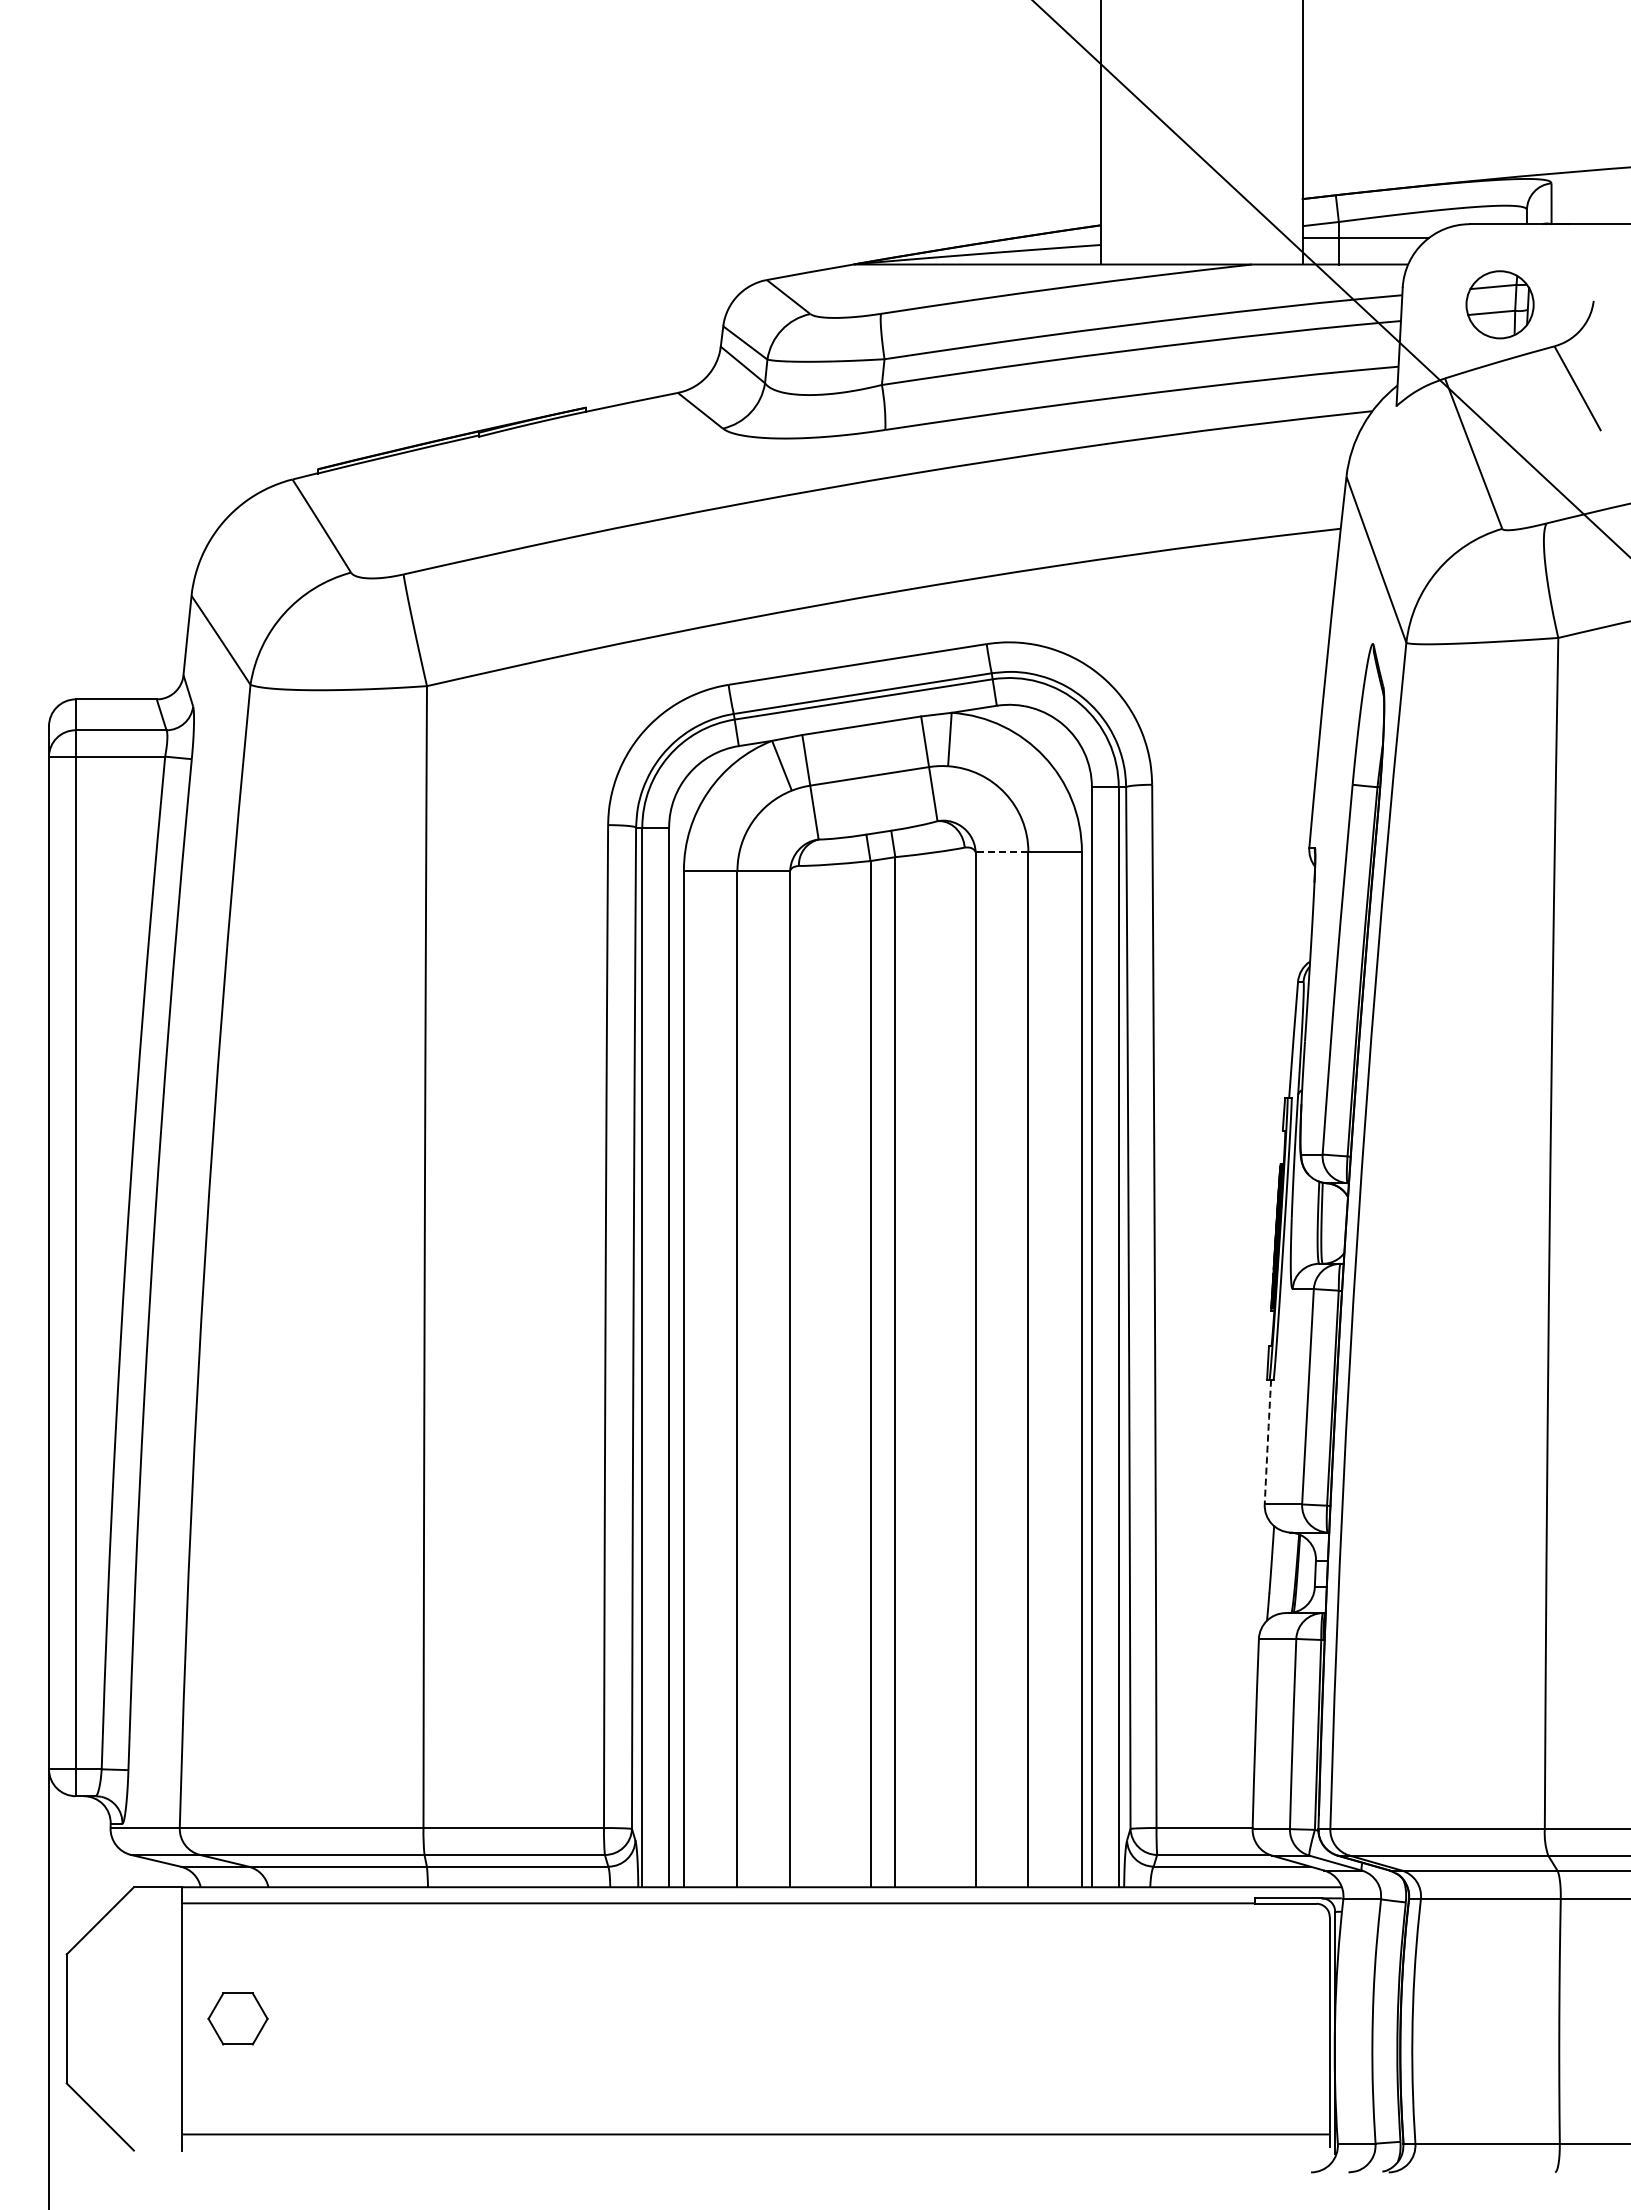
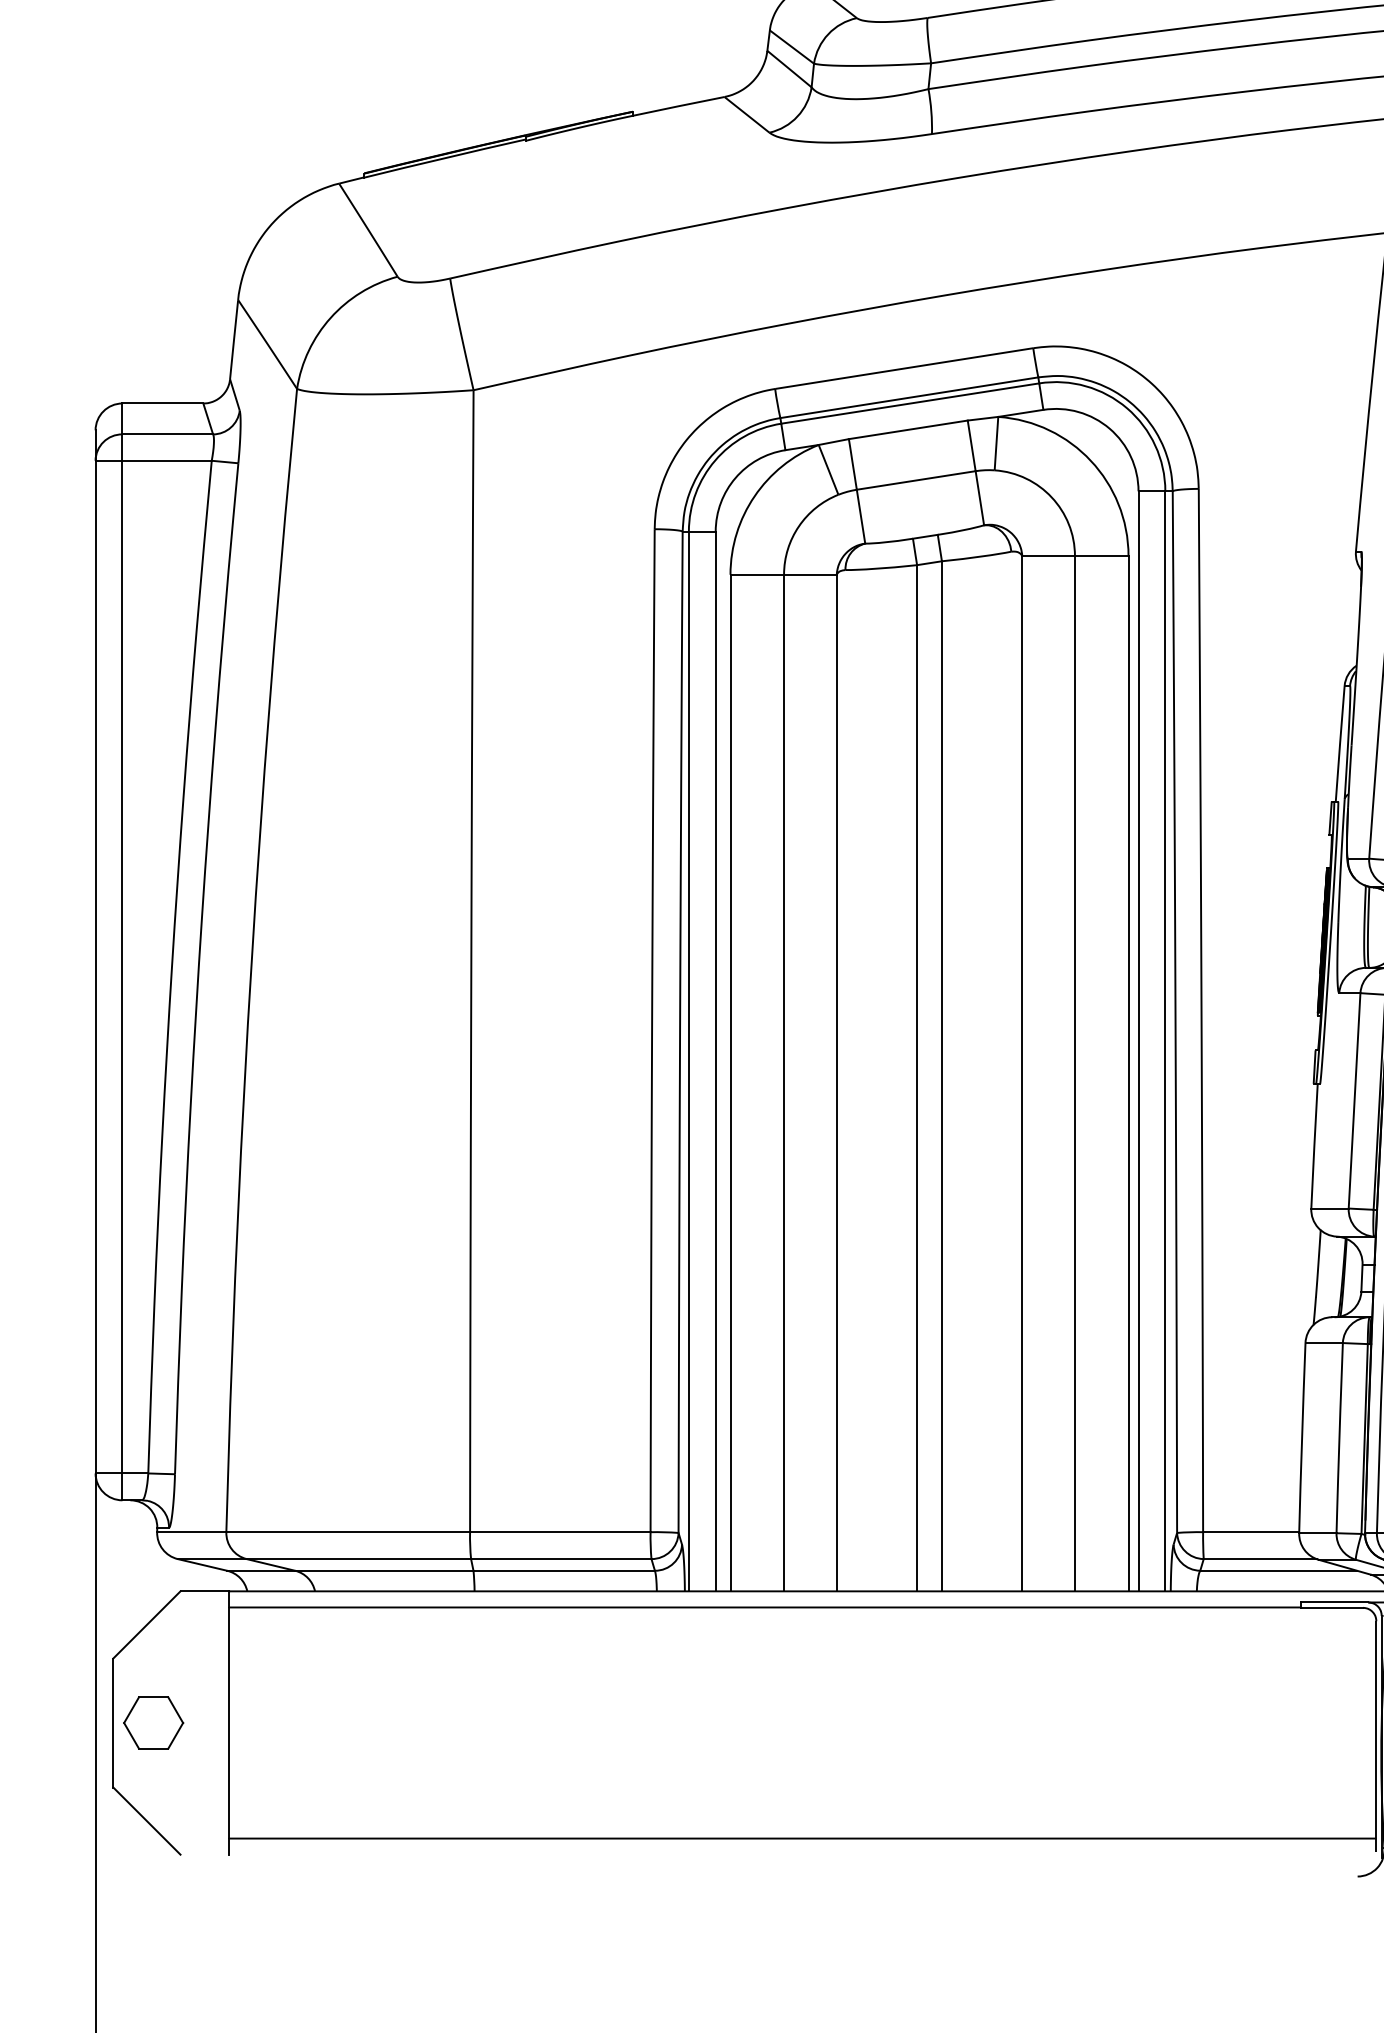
line: (1001, 852) -> (1048, 556), dashed -> solid
arc: (1267, 1442) -> (1314, 1146), dashed -> solid
part: (237, 2018) -> (153, 1722), moved

